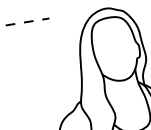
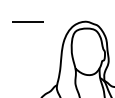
line: (28, 22) -> (28, 22), dashed -> solid

